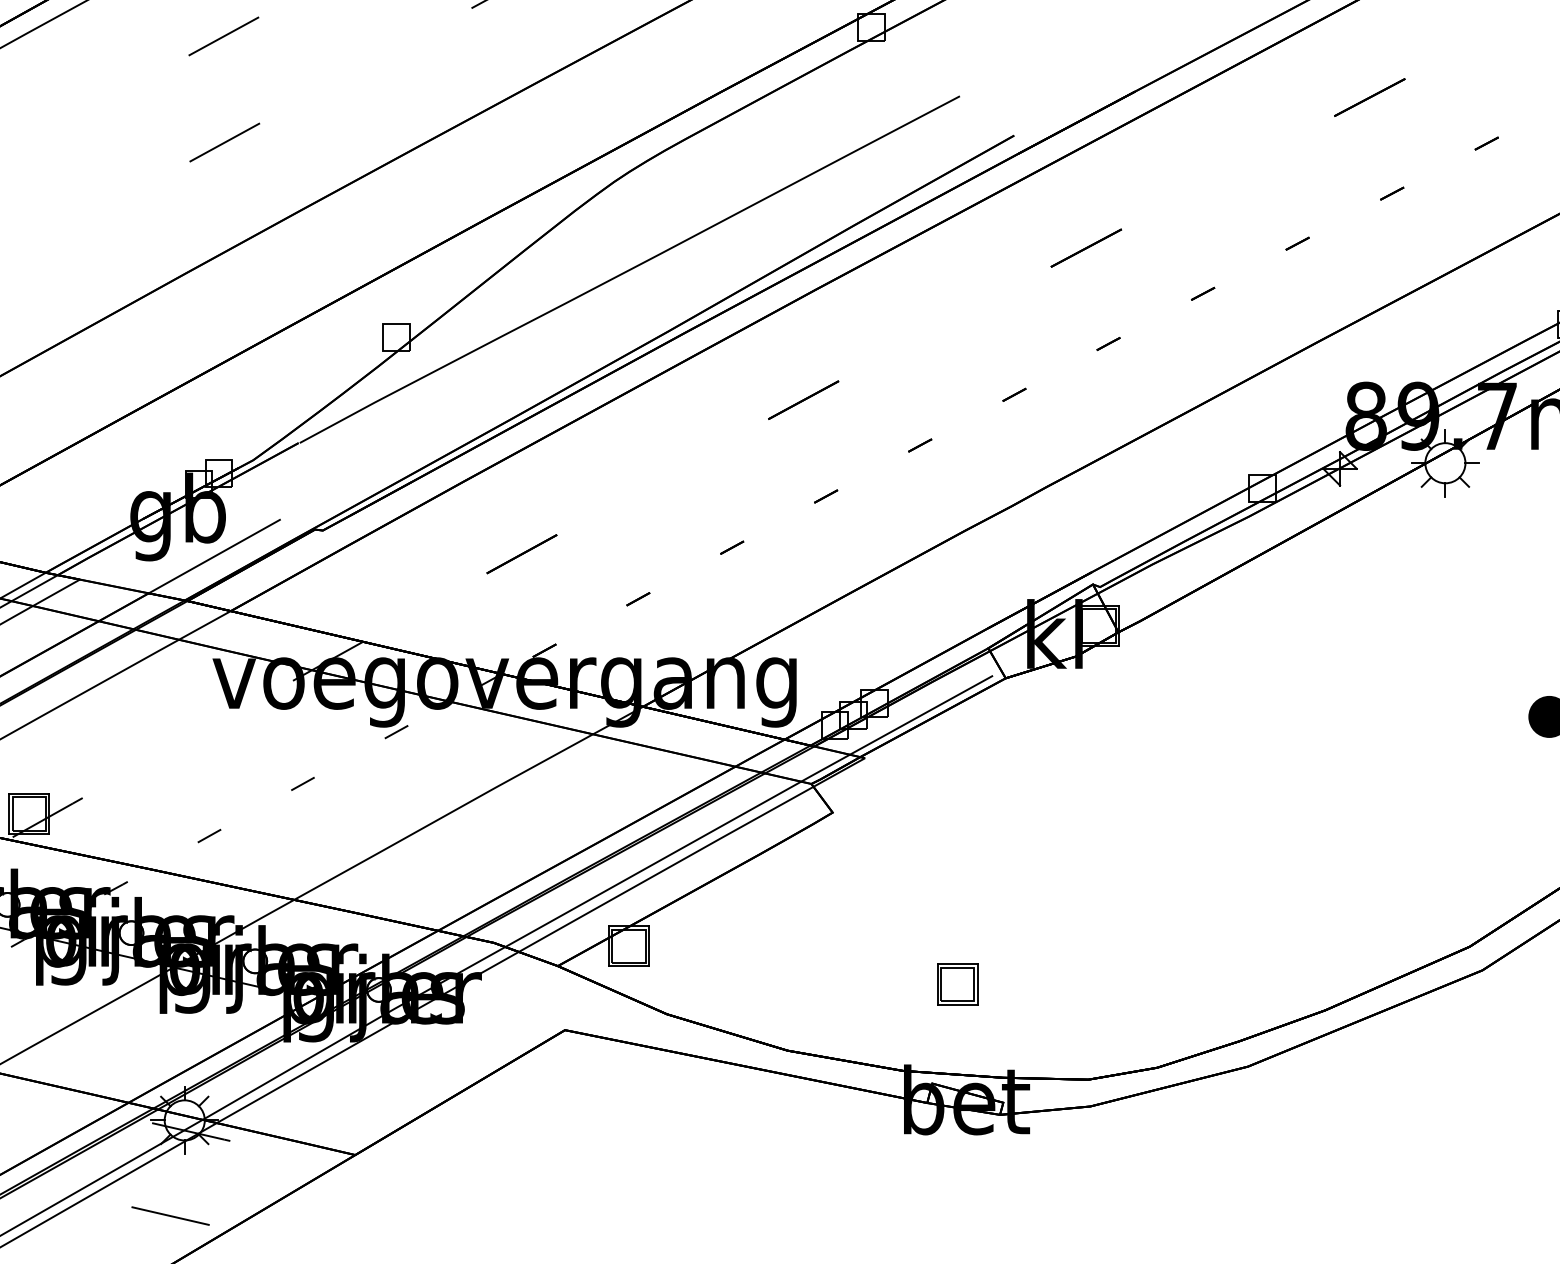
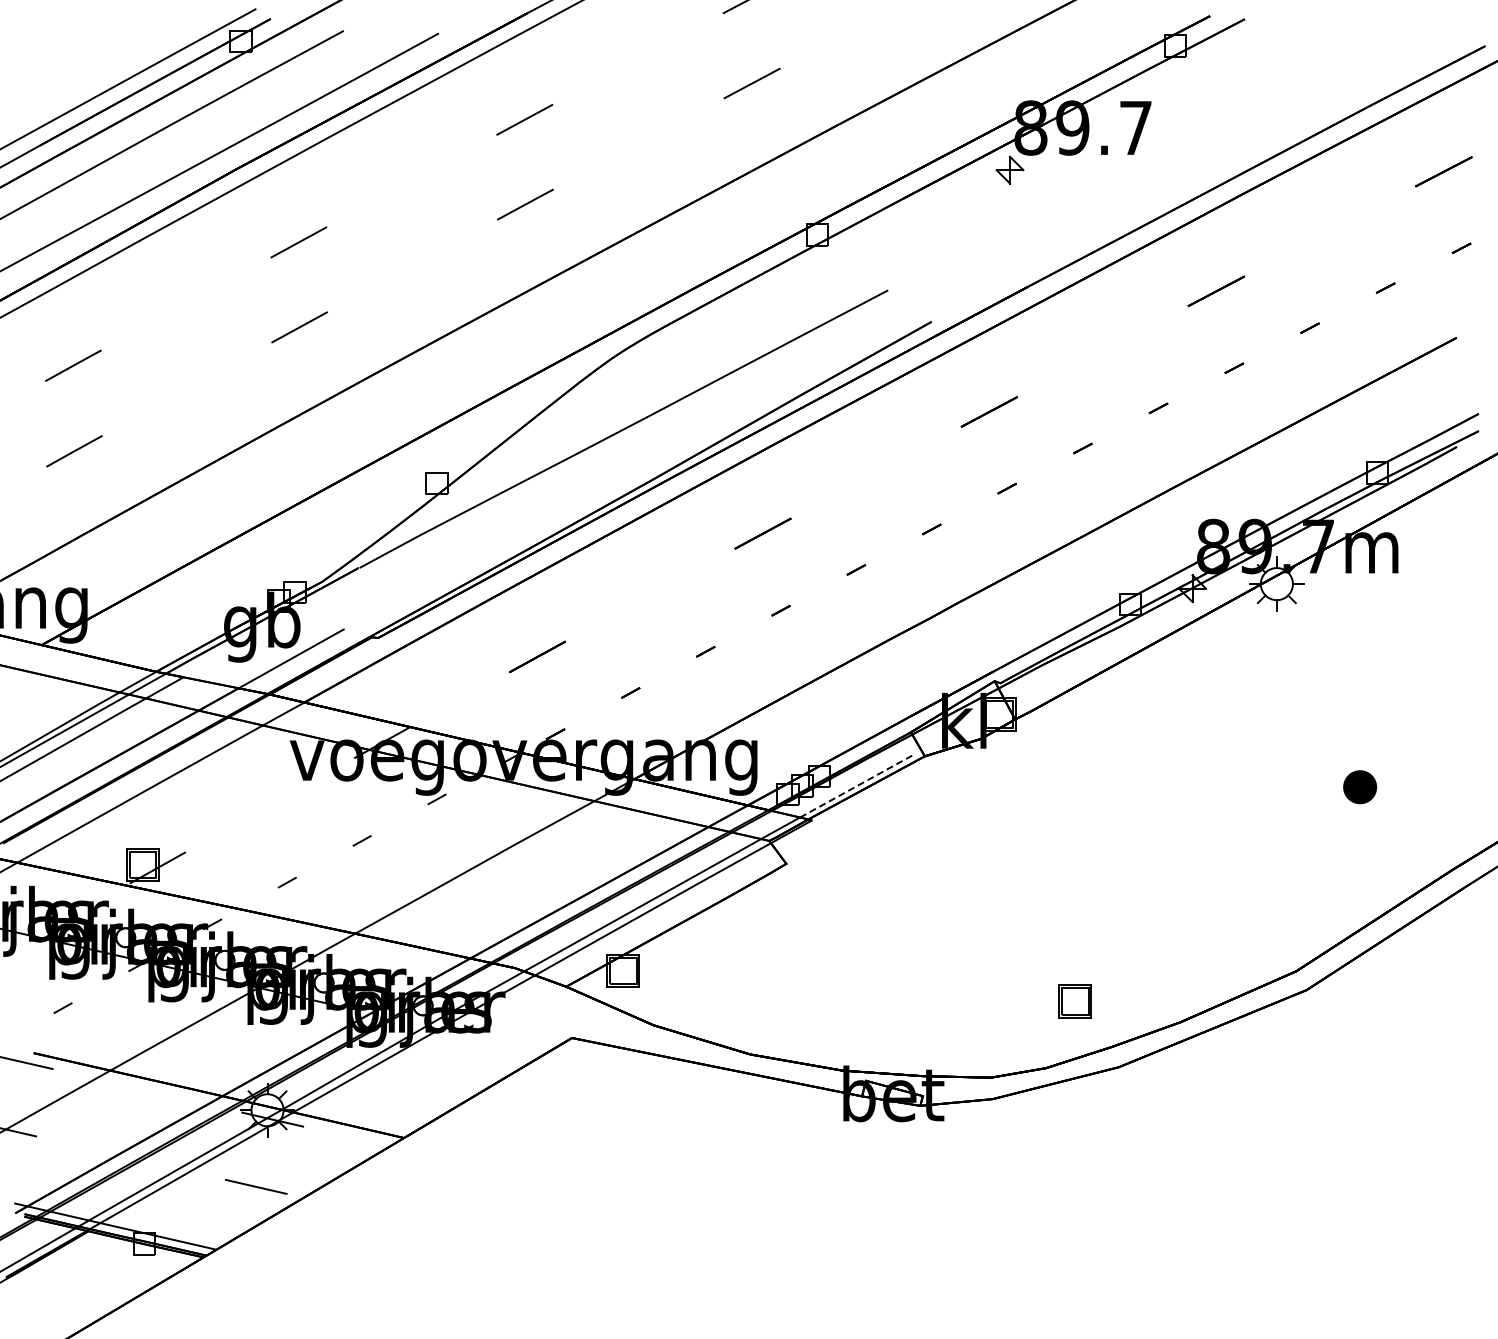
line: (921, 714) -> (857, 785), solid -> dashed
part: (956, 984) -> (1074, 1001), moved

